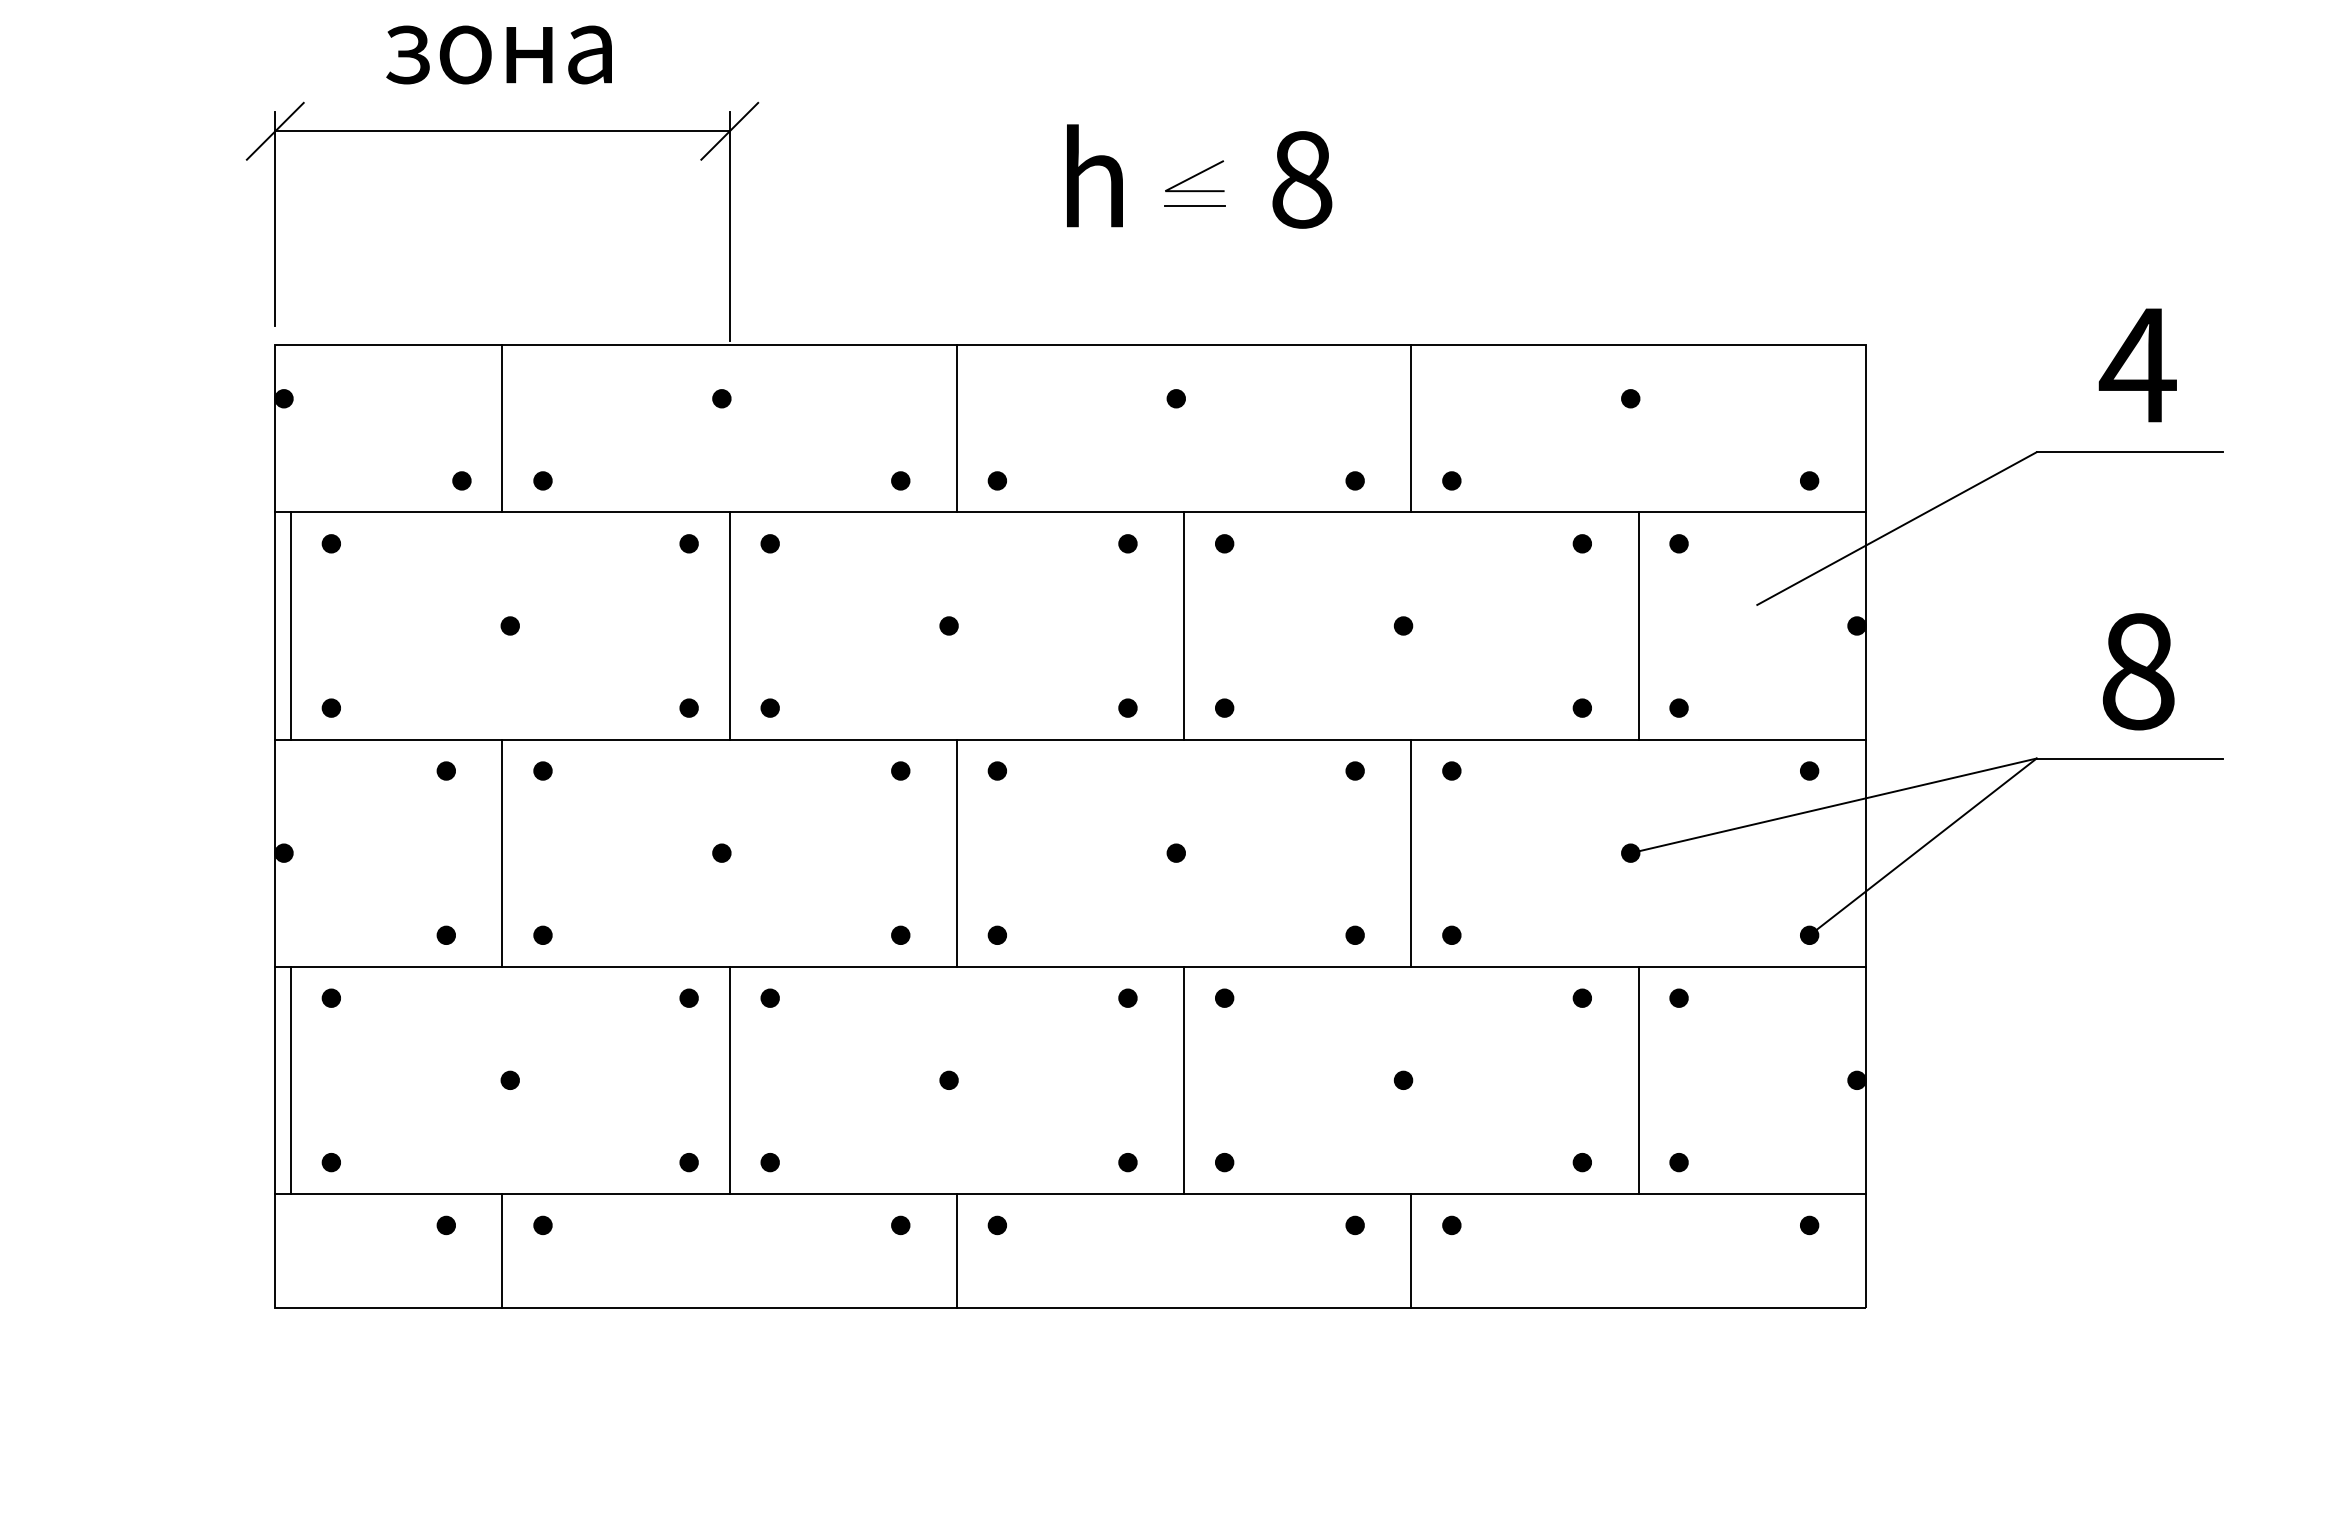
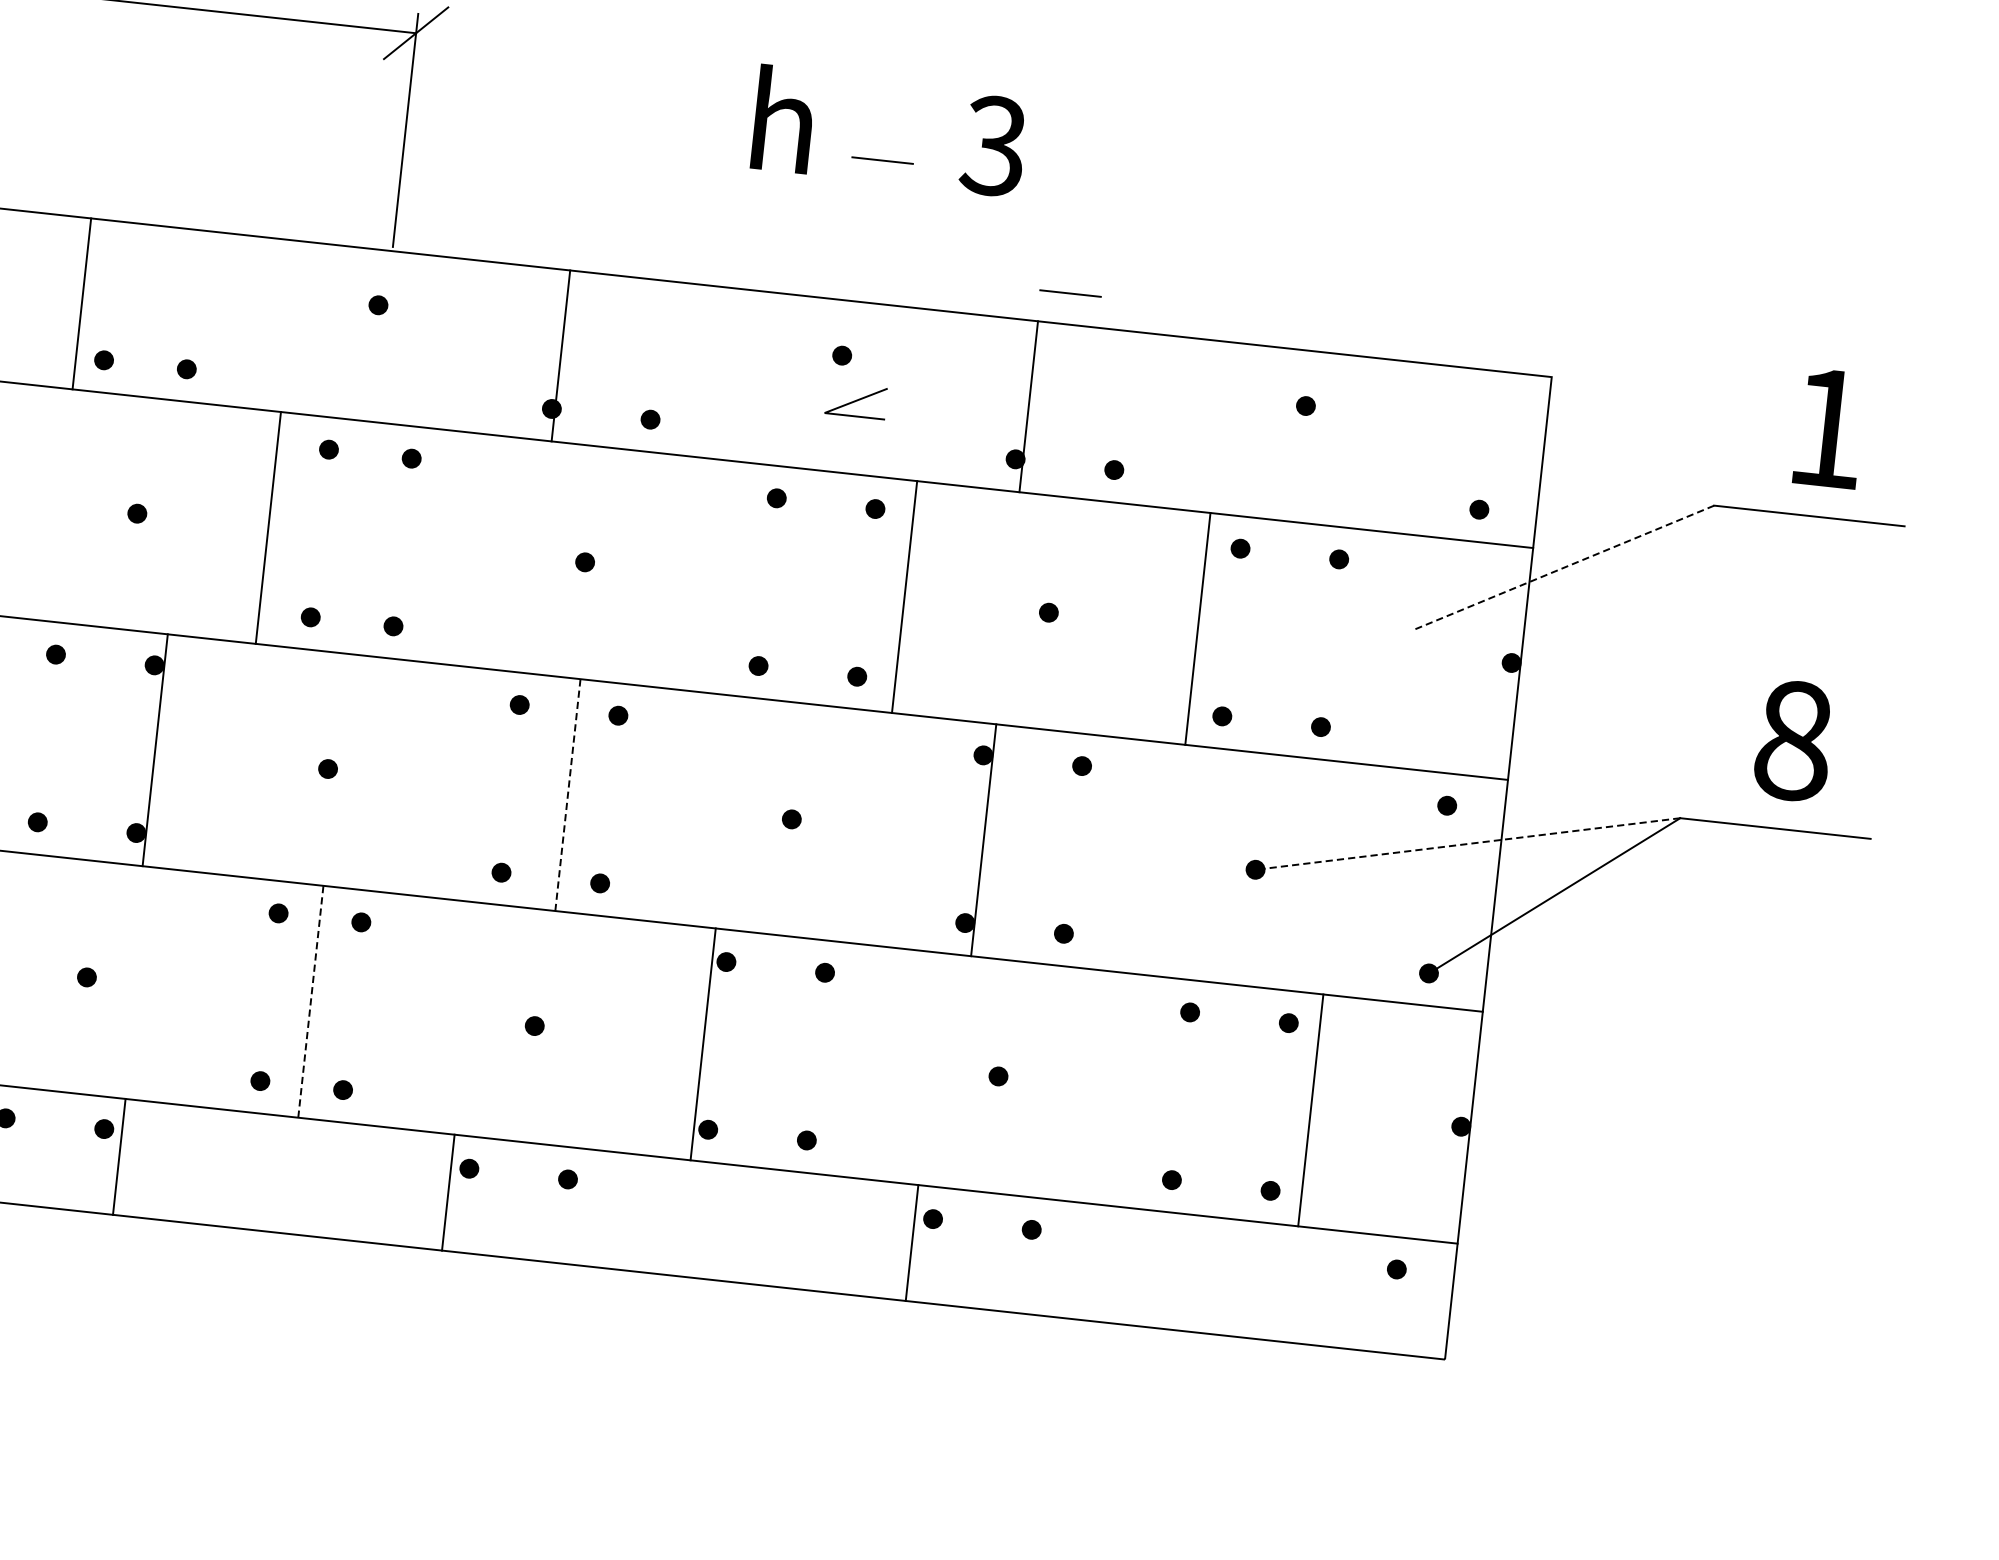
line: (1194, 176) -> (856, 401), moved
text: (1301, 179) -> (994, 145), 8 -> 3
line: (1390, 314) -> (1070, 293), added
text: (2137, 365) -> (1826, 428), 4 -> 1
line: (502, 428) -> (81, 303), moved
line: (956, 428) -> (560, 355), moved
line: (1411, 428) -> (1028, 406), moved
line: (1896, 528) -> (1562, 567), solid -> dashed
line: (729, 625) -> (268, 527), moved
line: (1184, 625) -> (905, 596), moved
line: (1638, 625) -> (1197, 628), moved
line: (1833, 805) -> (1467, 843), solid -> dashed
line: (502, 852) -> (155, 749), moved
line: (1411, 852) -> (983, 839), moved
line: (956, 853) -> (567, 795), solid -> dashed
line: (729, 1080) -> (310, 1001), solid -> dashed
line: (1184, 1080) -> (703, 1044), moved
line: (1638, 1080) -> (1310, 1110), moved
line: (502, 1250) -> (119, 1156), moved
line: (956, 1250) -> (447, 1192), moved
line: (1411, 1250) -> (912, 1242), moved

